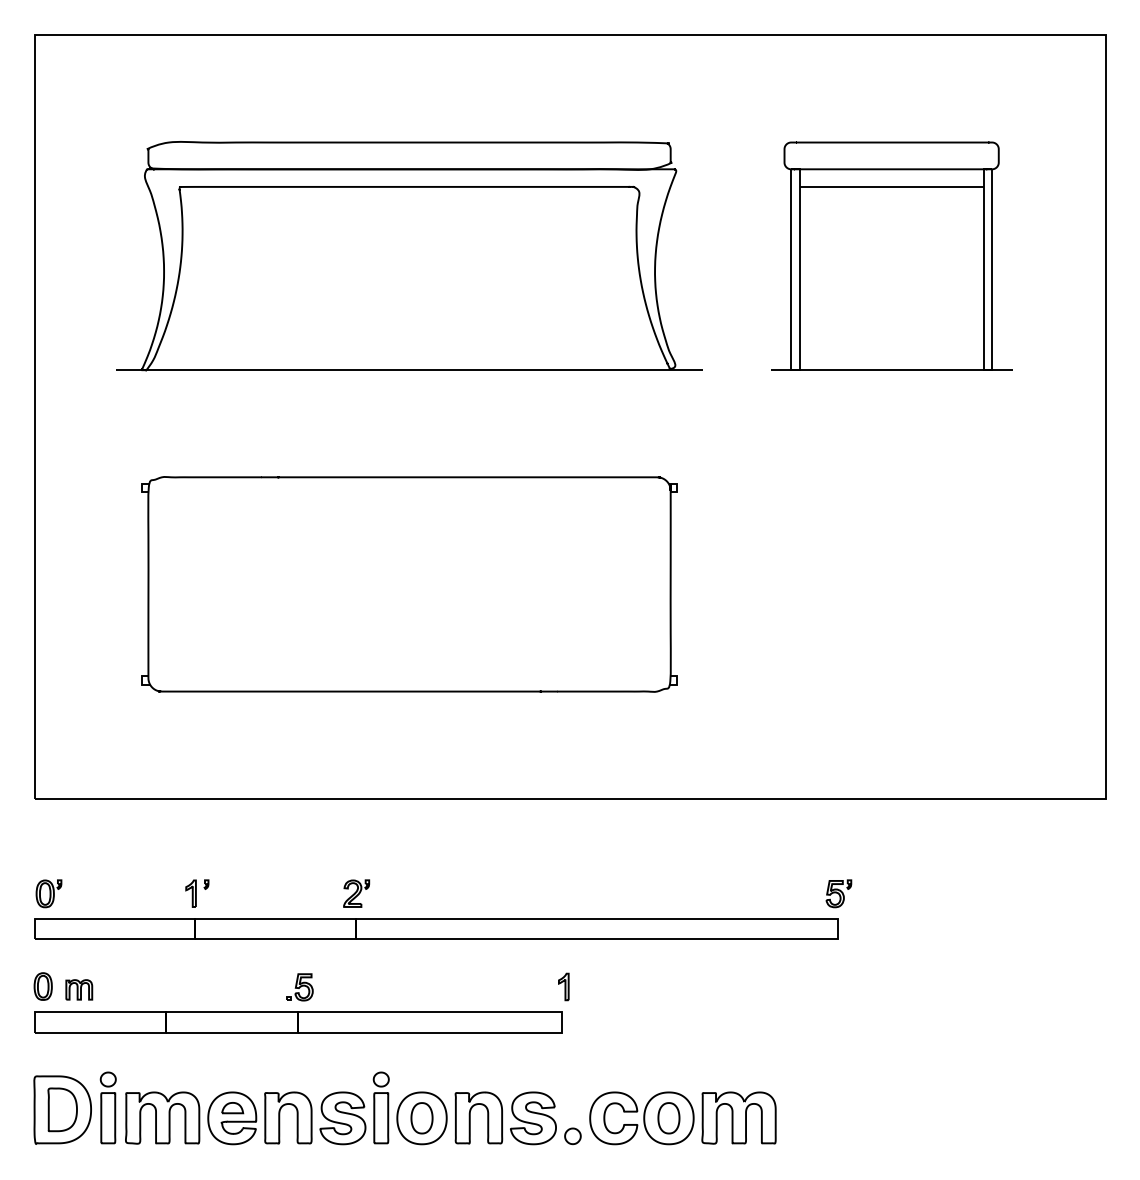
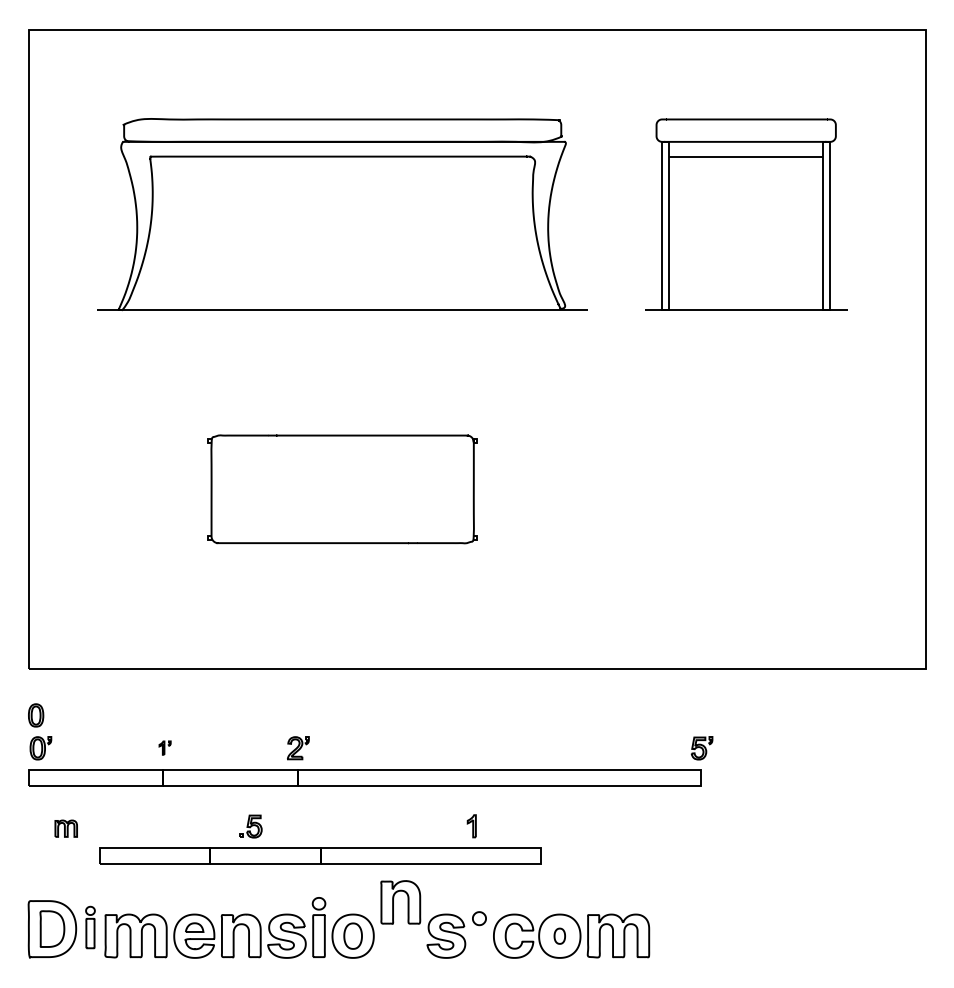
part: (409, 584) -> (342, 489), size x0.6
part: (197, 893) -> (165, 748), size x0.6
part: (42, 986) -> (35, 715), moved
part: (298, 1022) -> (320, 856), moved
part: (107, 1107) -> (89, 927), size x0.7
part: (470, 1117) -> (393, 902), moved
part: (668, 1118) -> (559, 936), size x0.6
part: (572, 1136) -> (479, 918), moved

